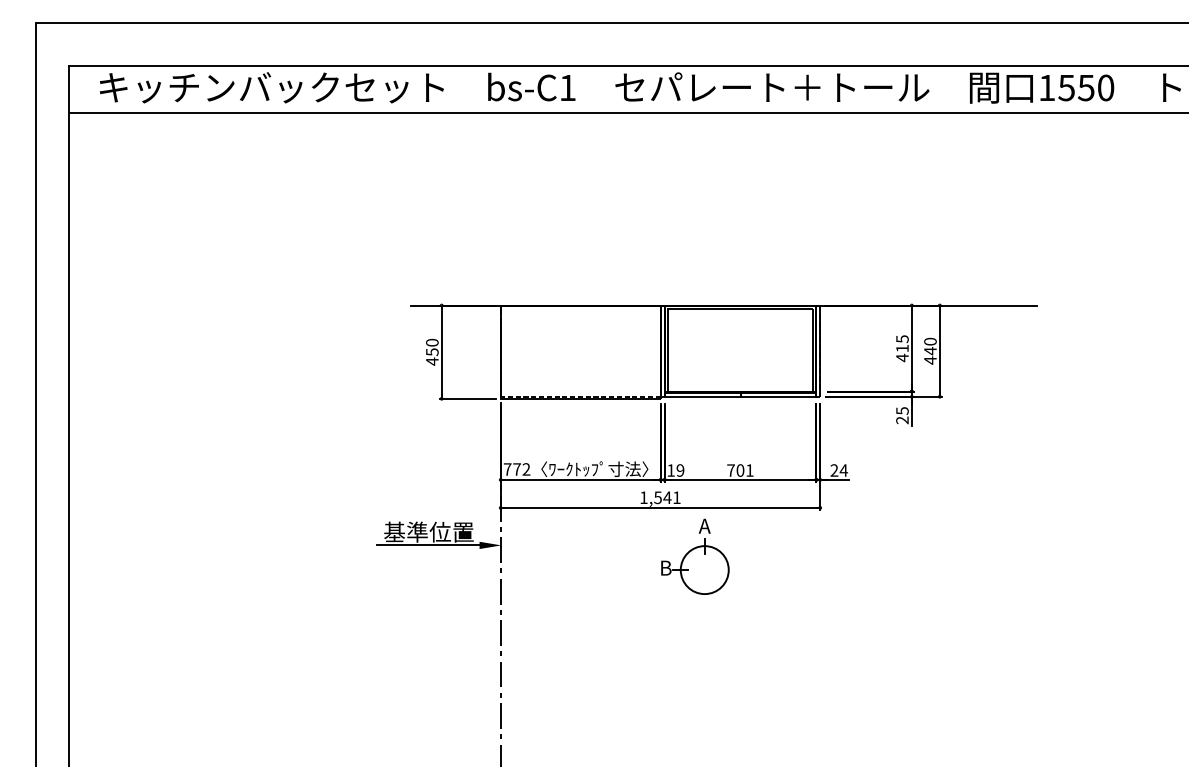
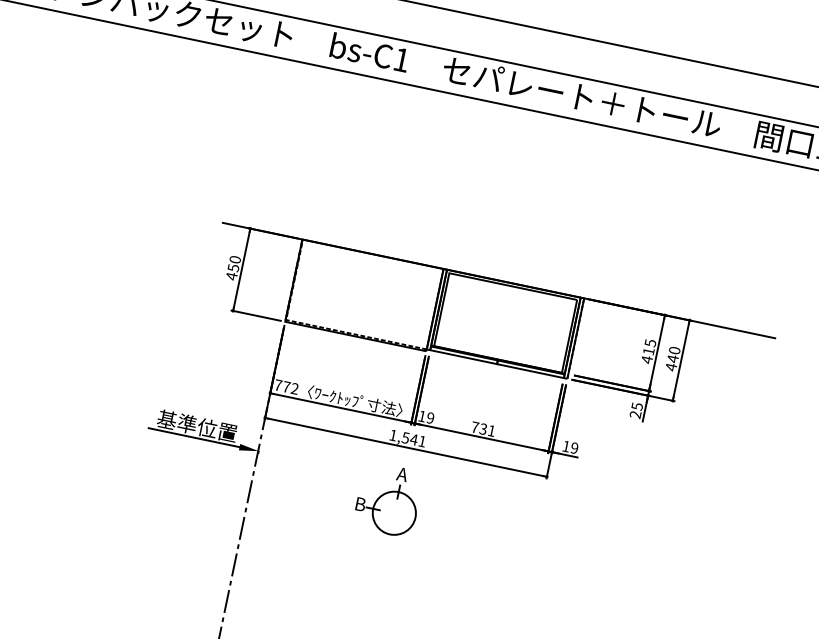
text: (740, 470) -> (483, 429), 701 -> 731
text: (839, 470) -> (570, 447), 24 -> 19
part: (695, 556) -> (388, 499), moved

